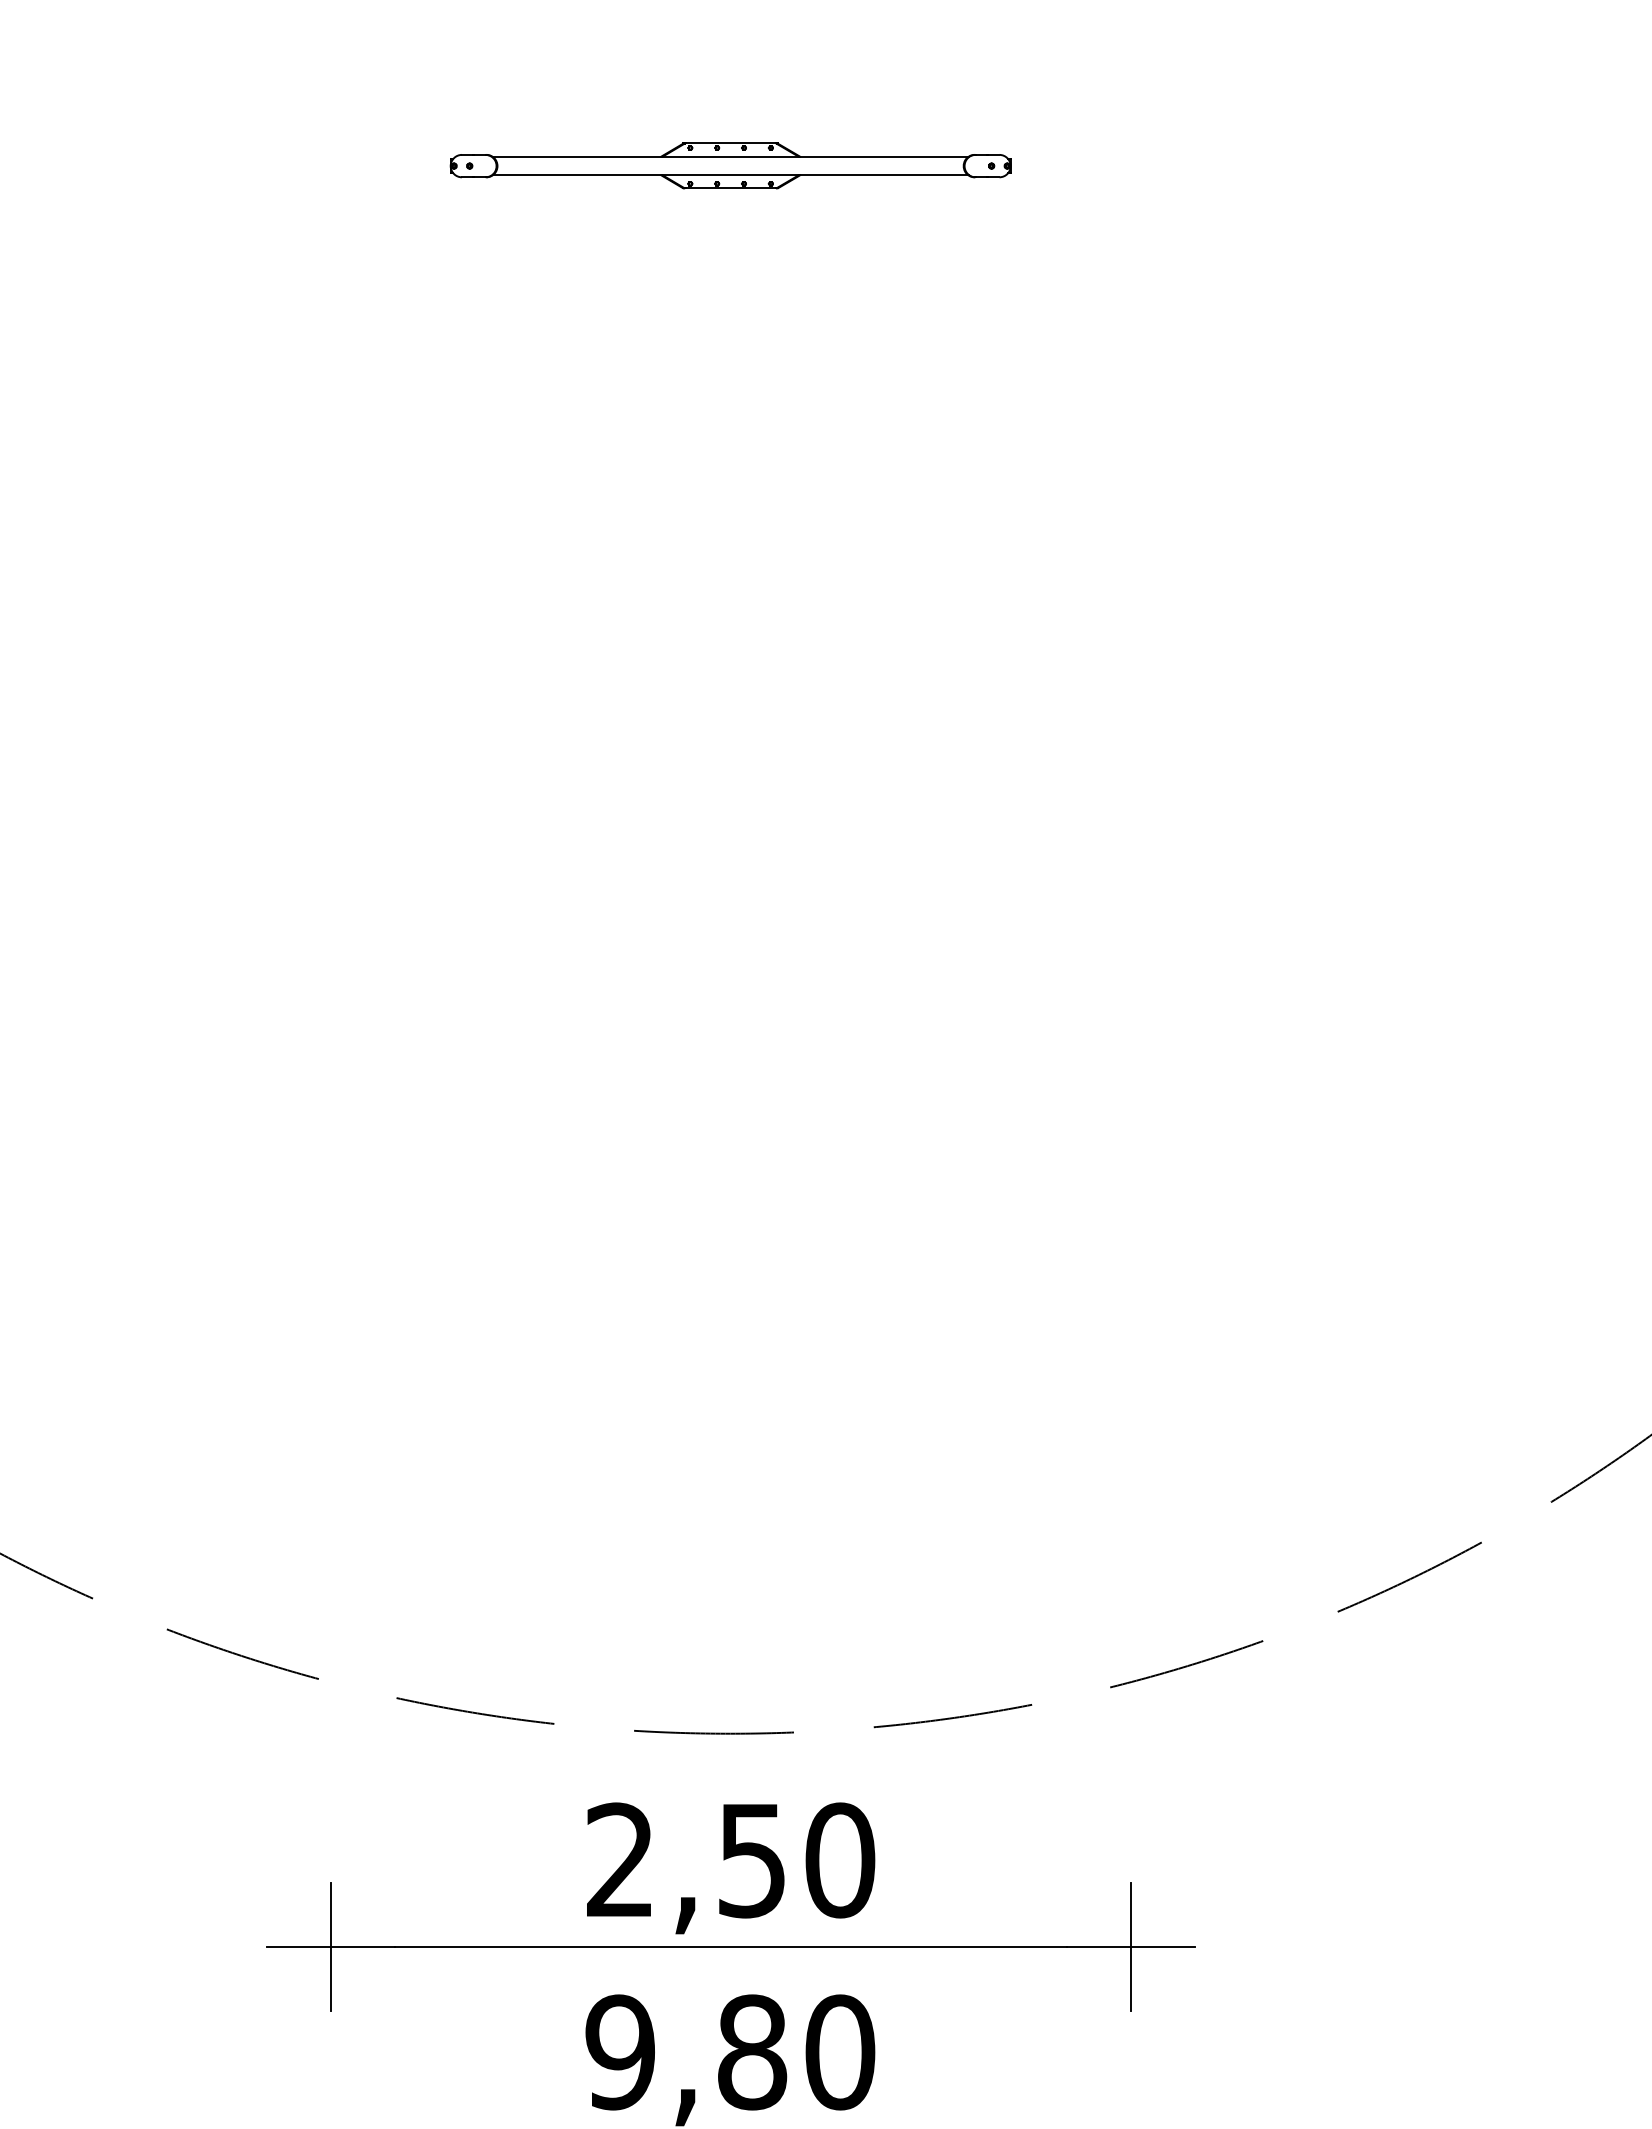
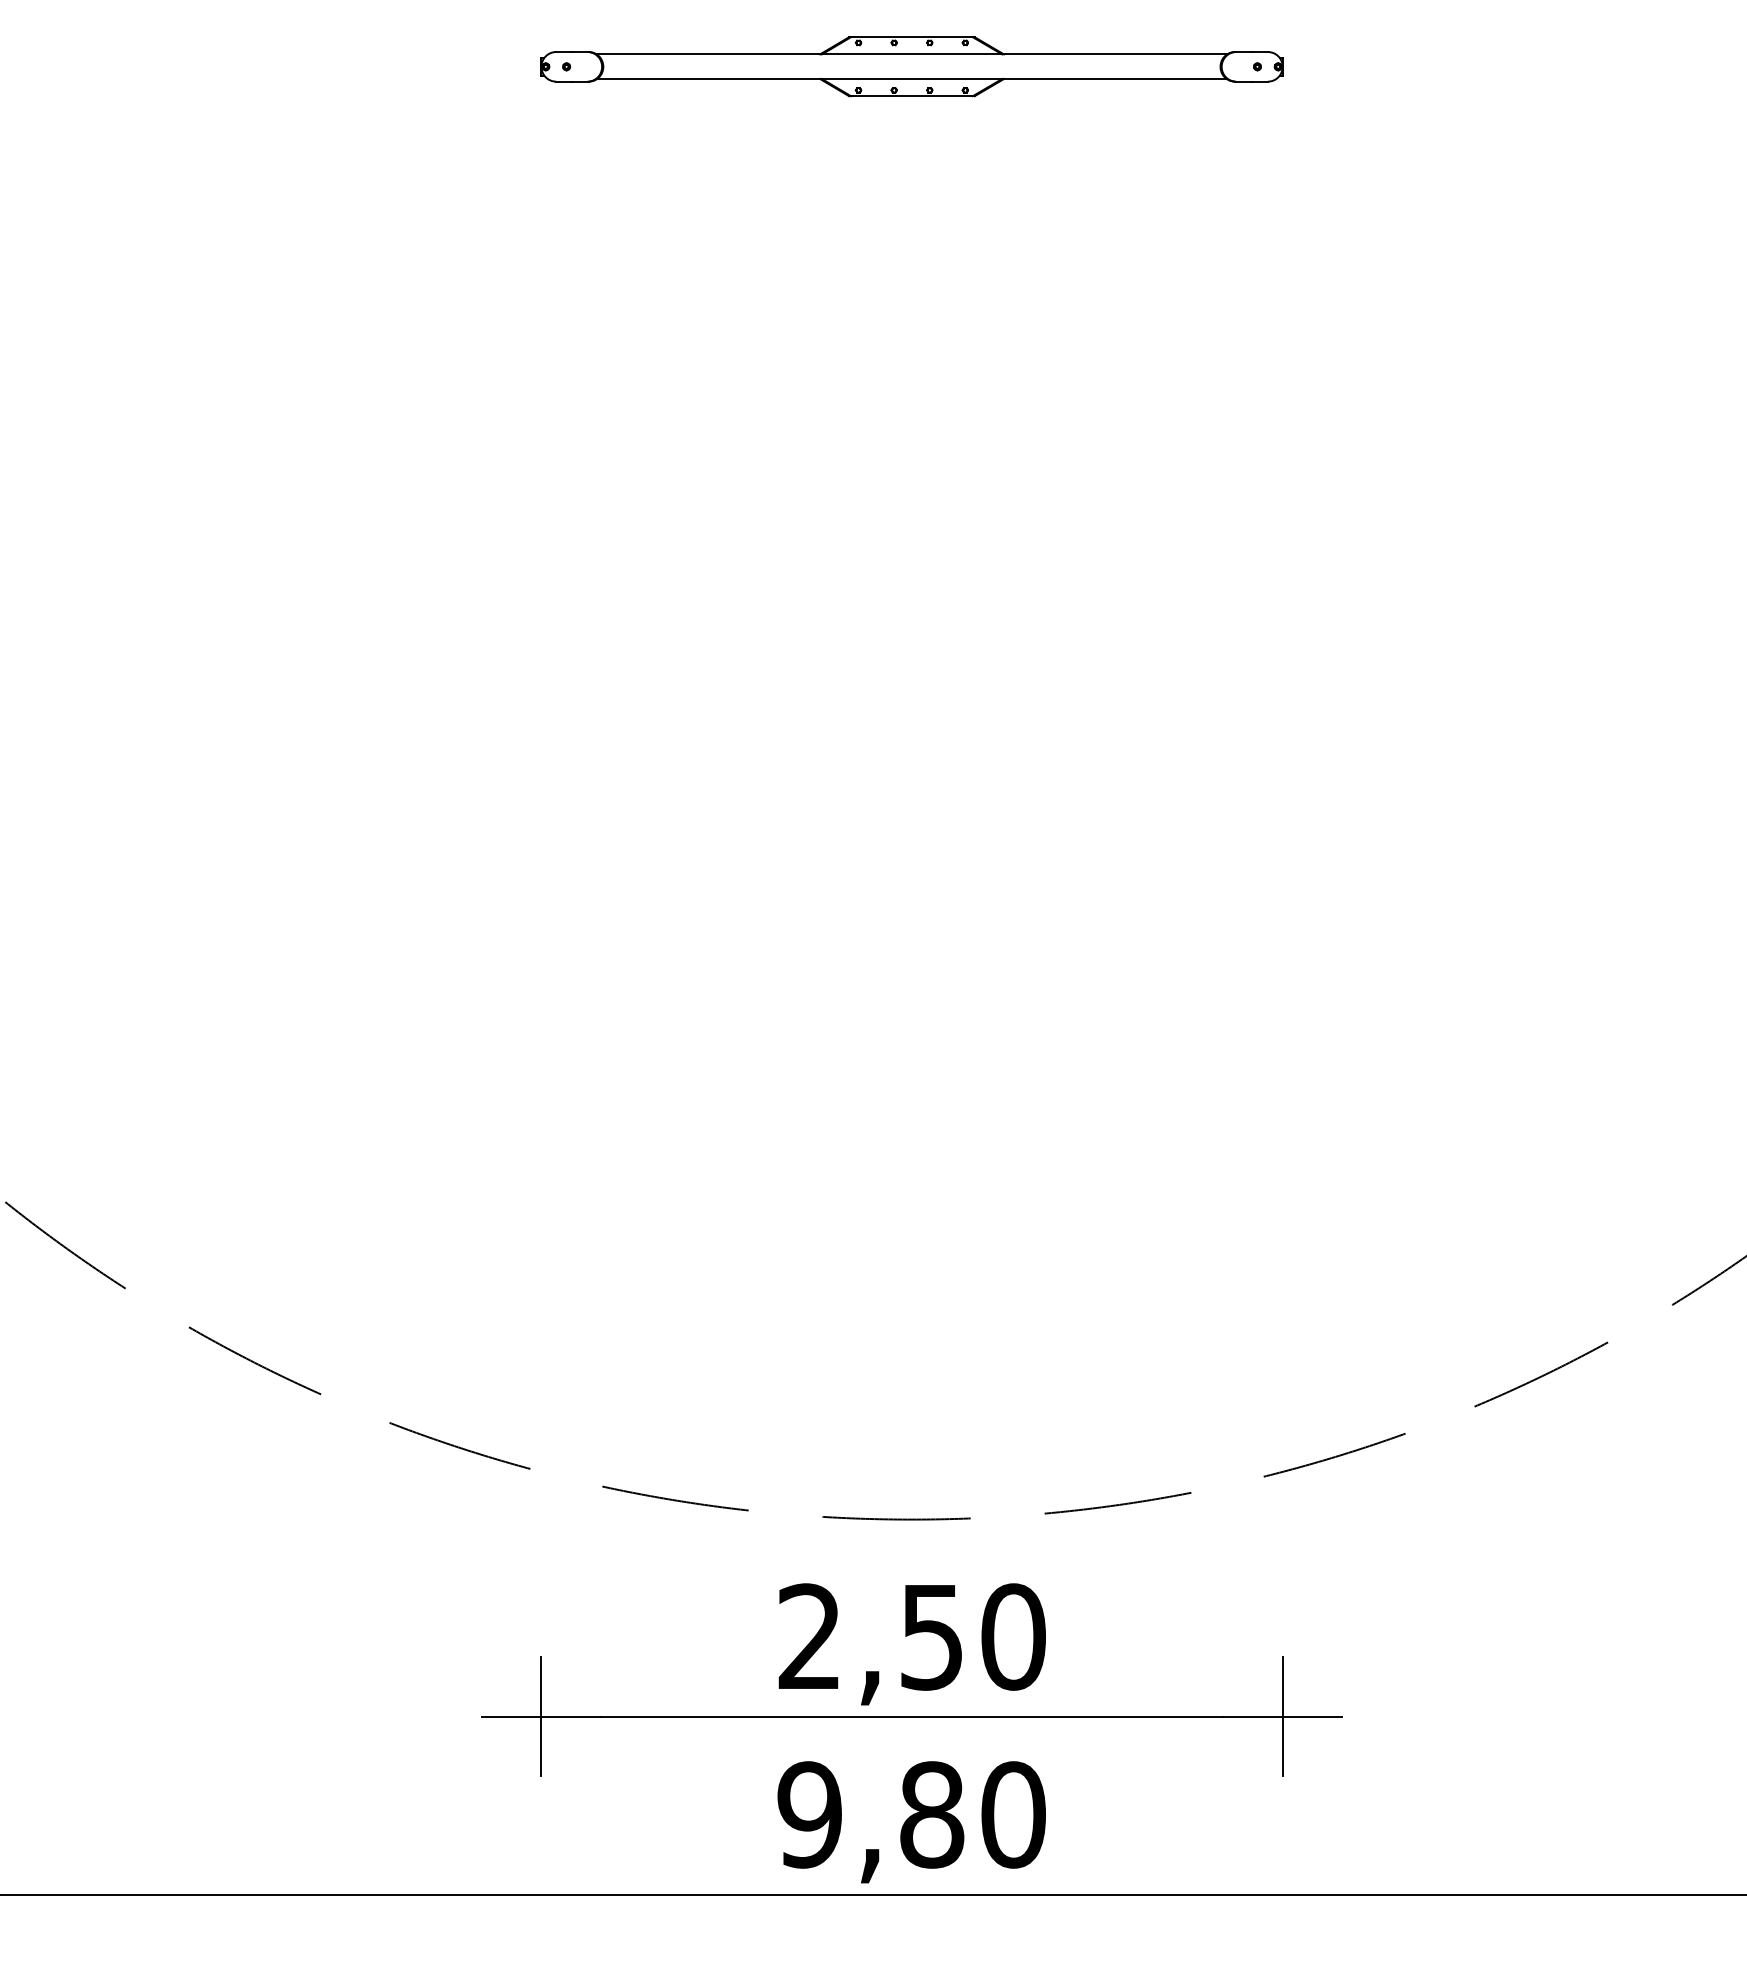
part: (730, 165) -> (911, 66), size x1.43

